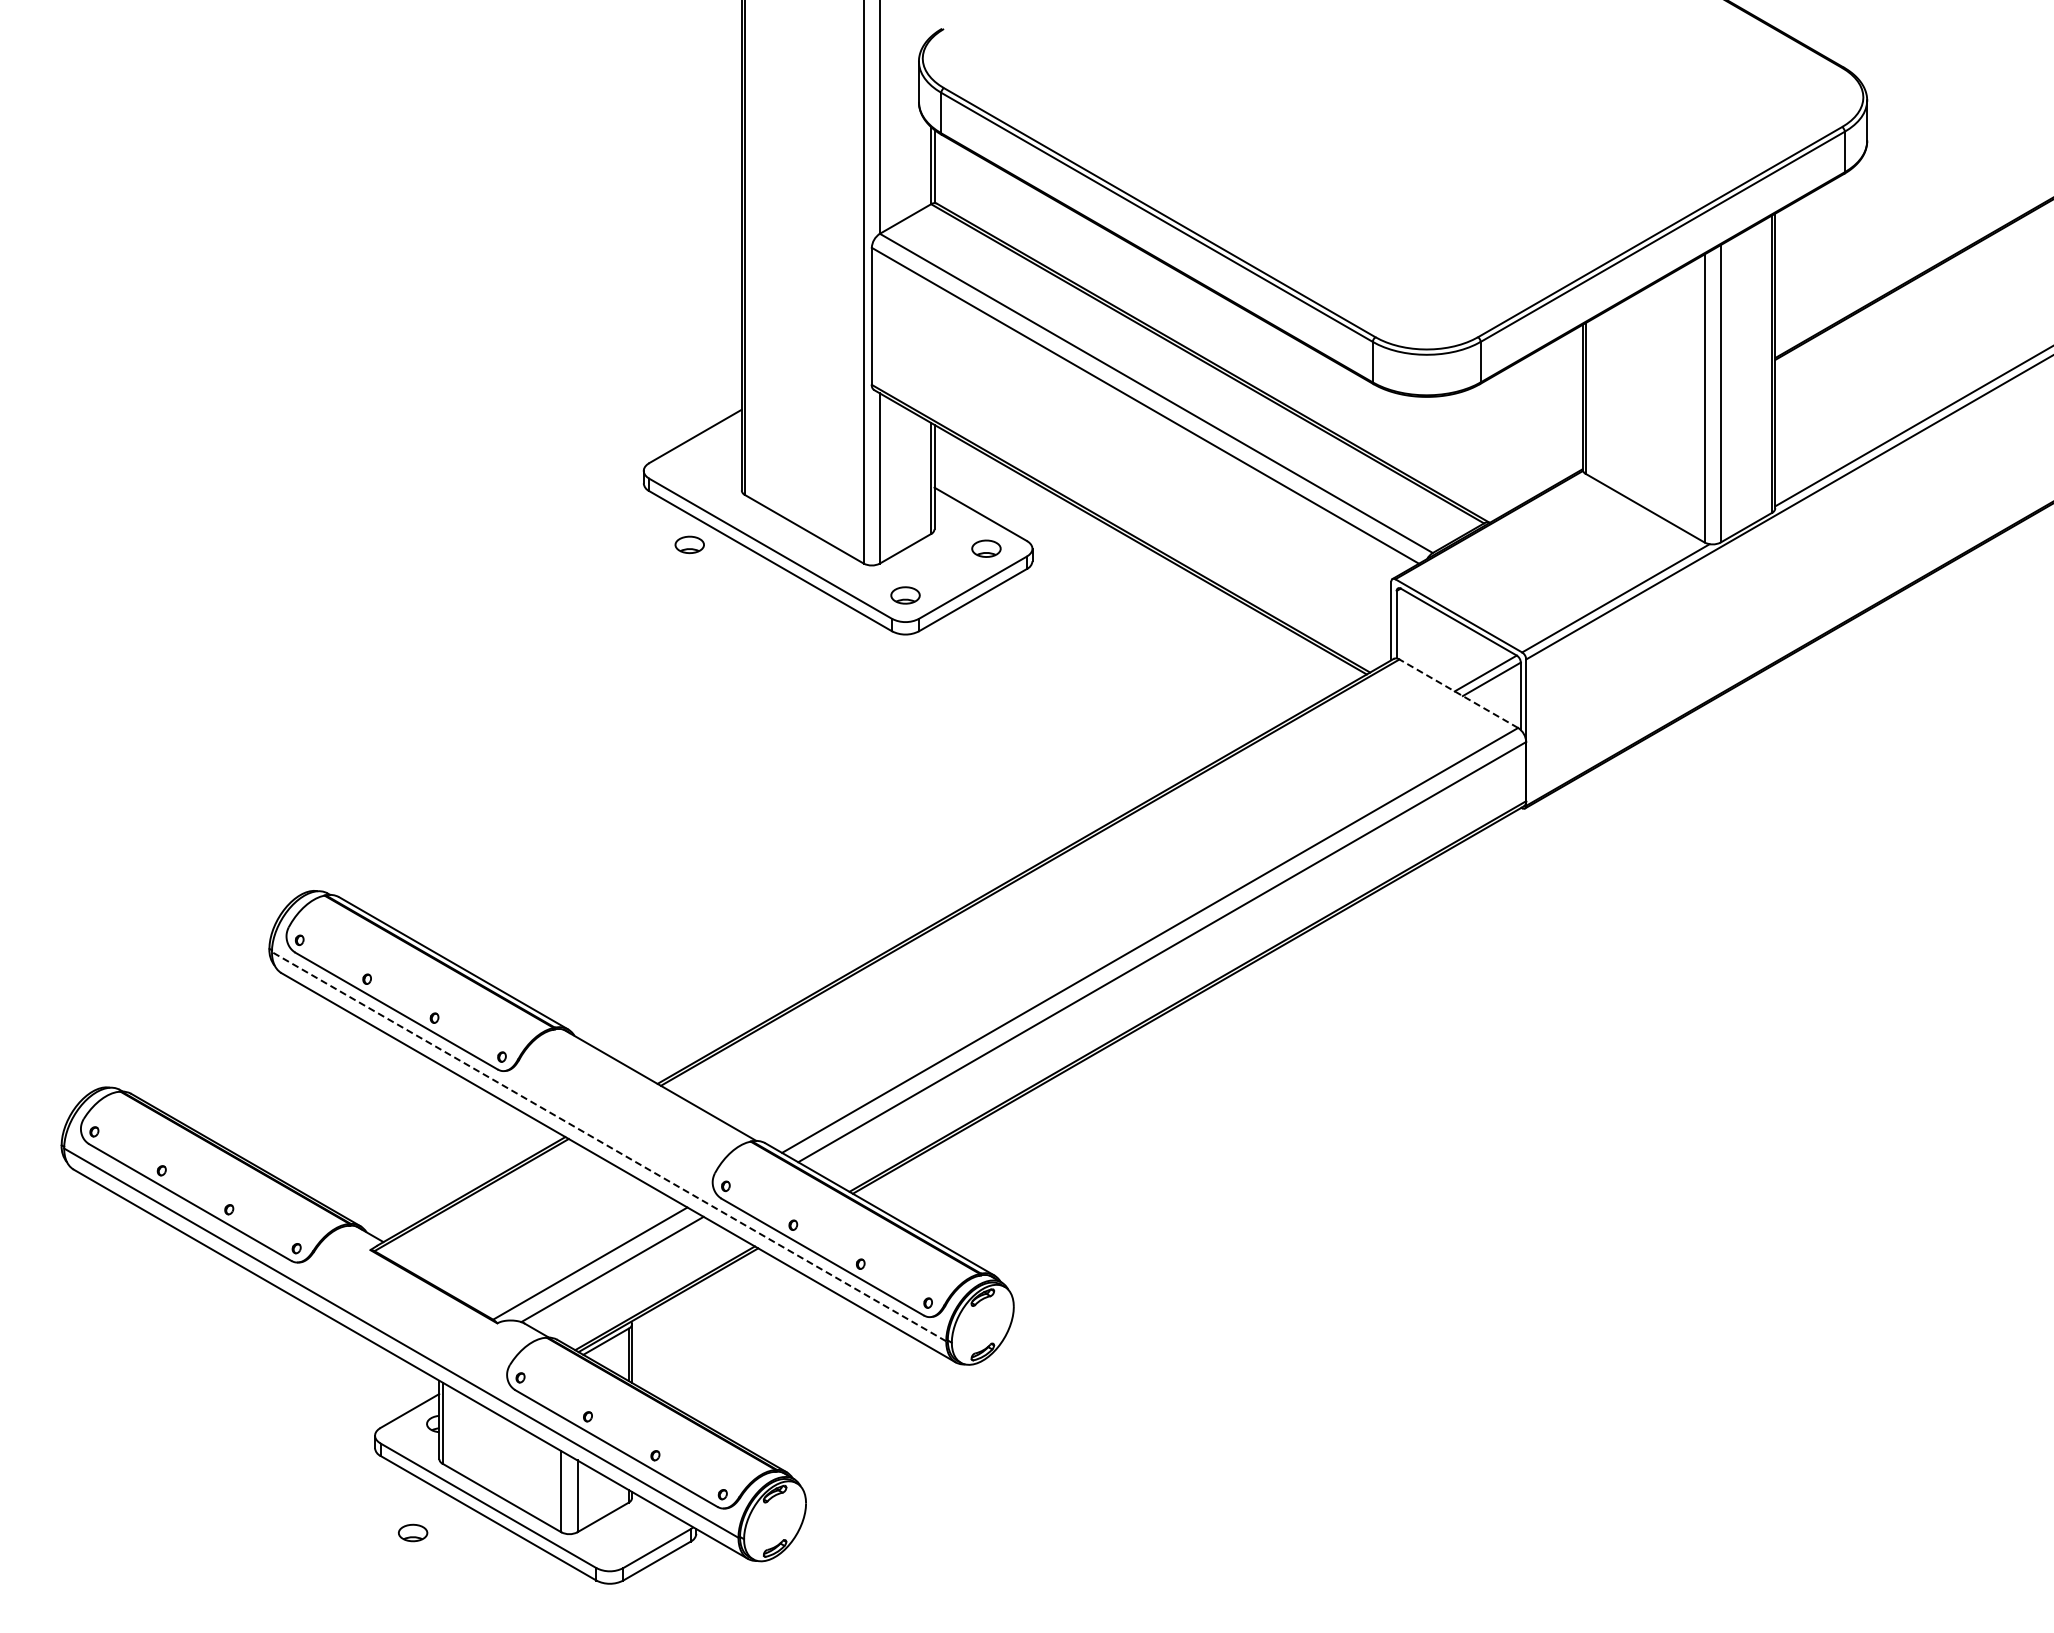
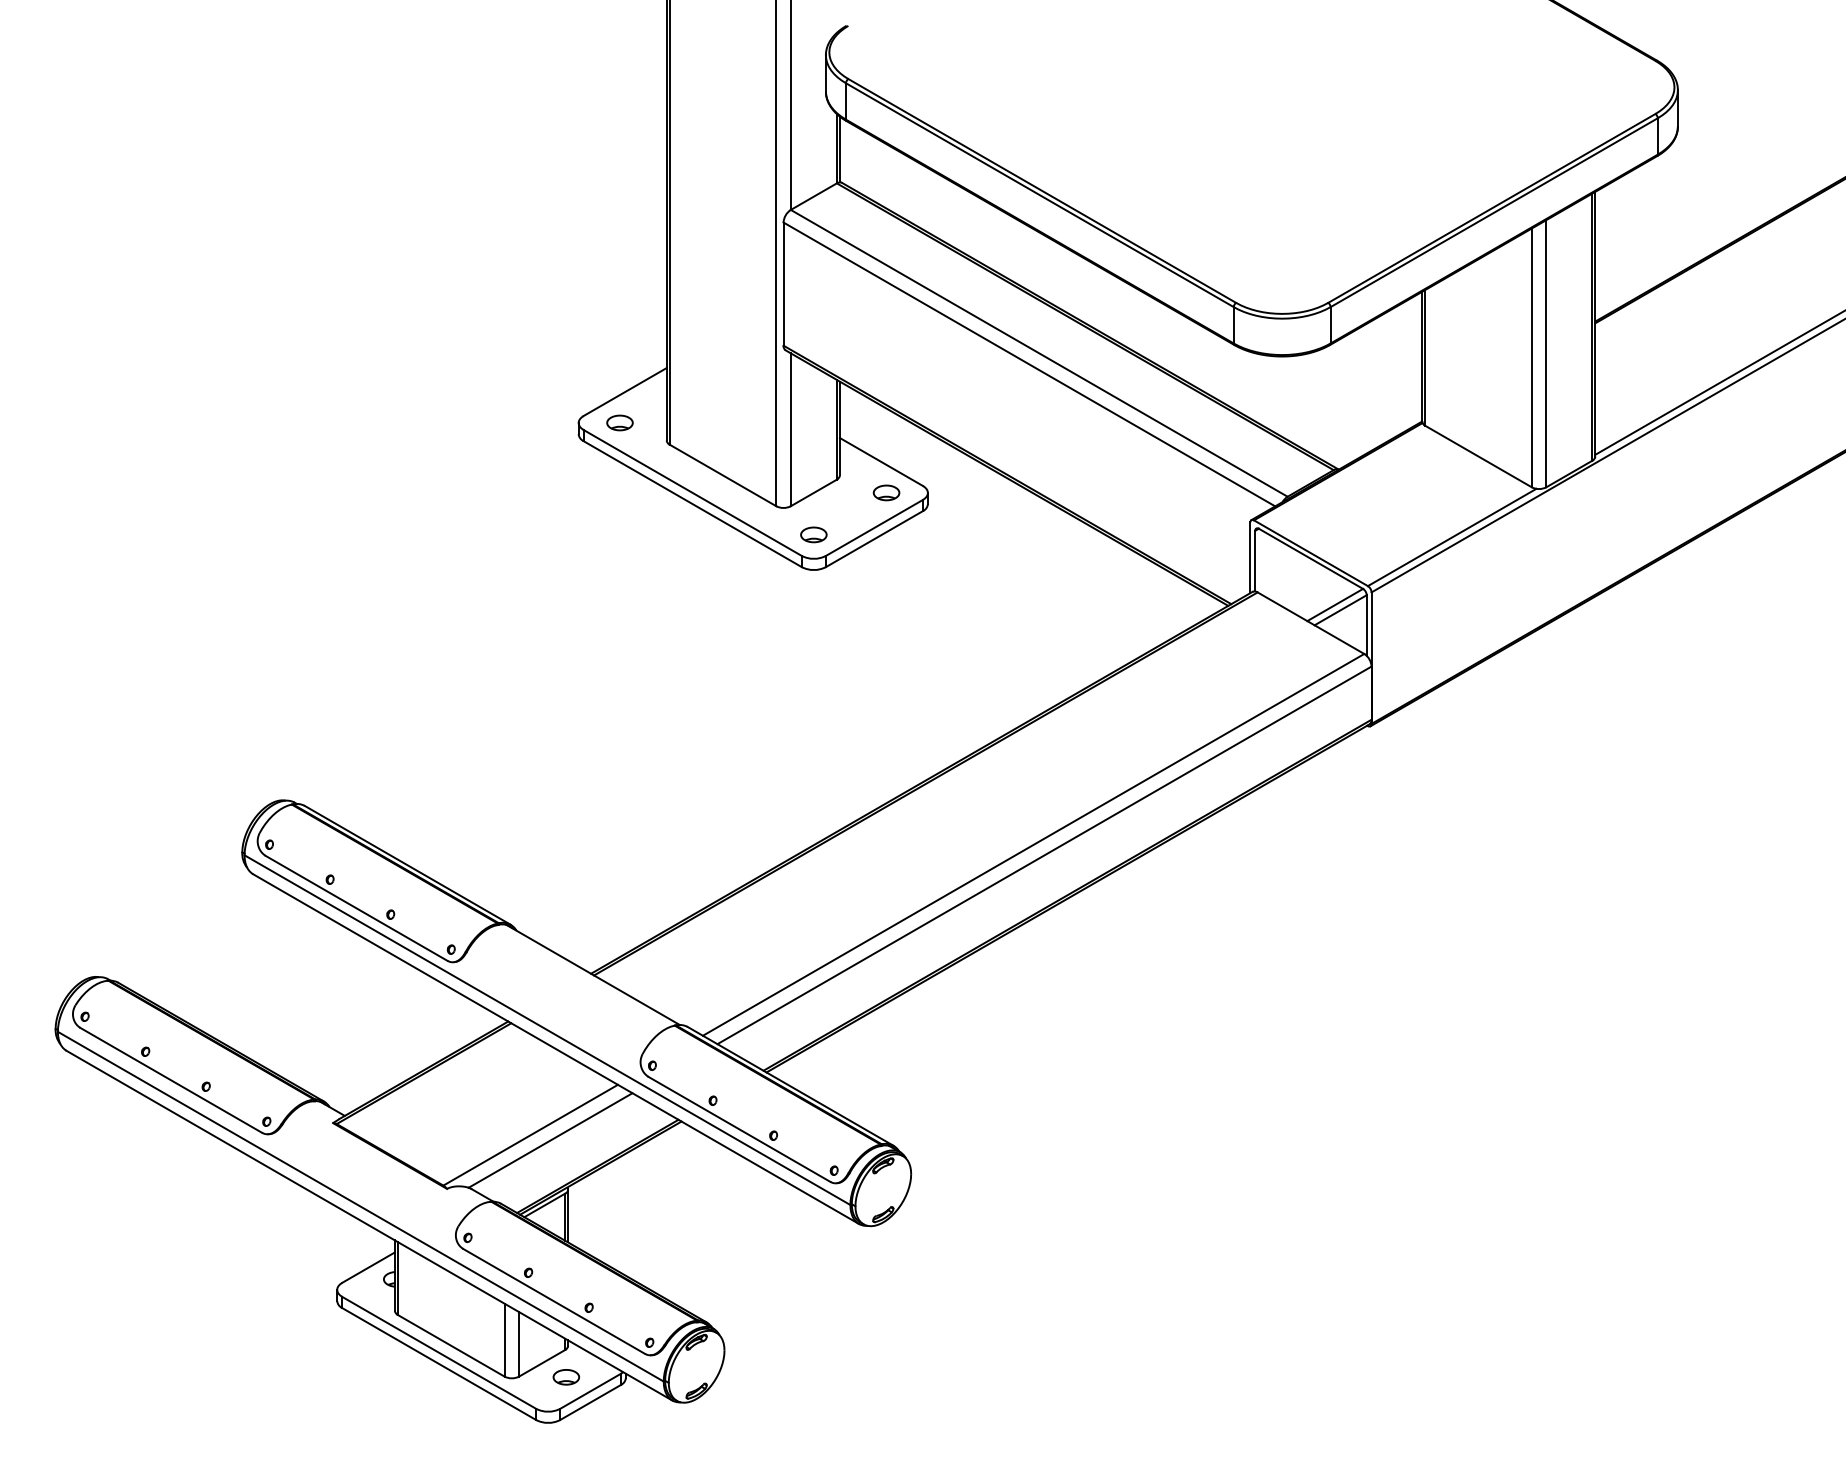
part: (689, 544) -> (619, 422), moved
line: (1458, 693) -> (1310, 622), dashed -> solid
line: (608, 1146) -> (546, 1030), dashed -> solid
part: (413, 1532) -> (566, 1376), moved

